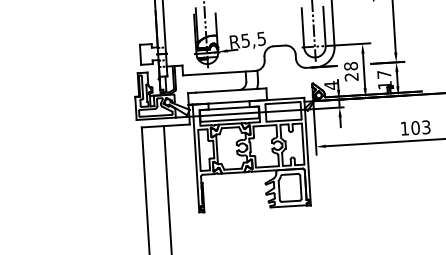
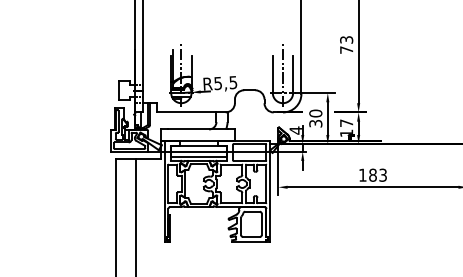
text: (351, 71) -> (315, 118), 28 -> 30
text: (415, 128) -> (372, 175), 103 -> 183

